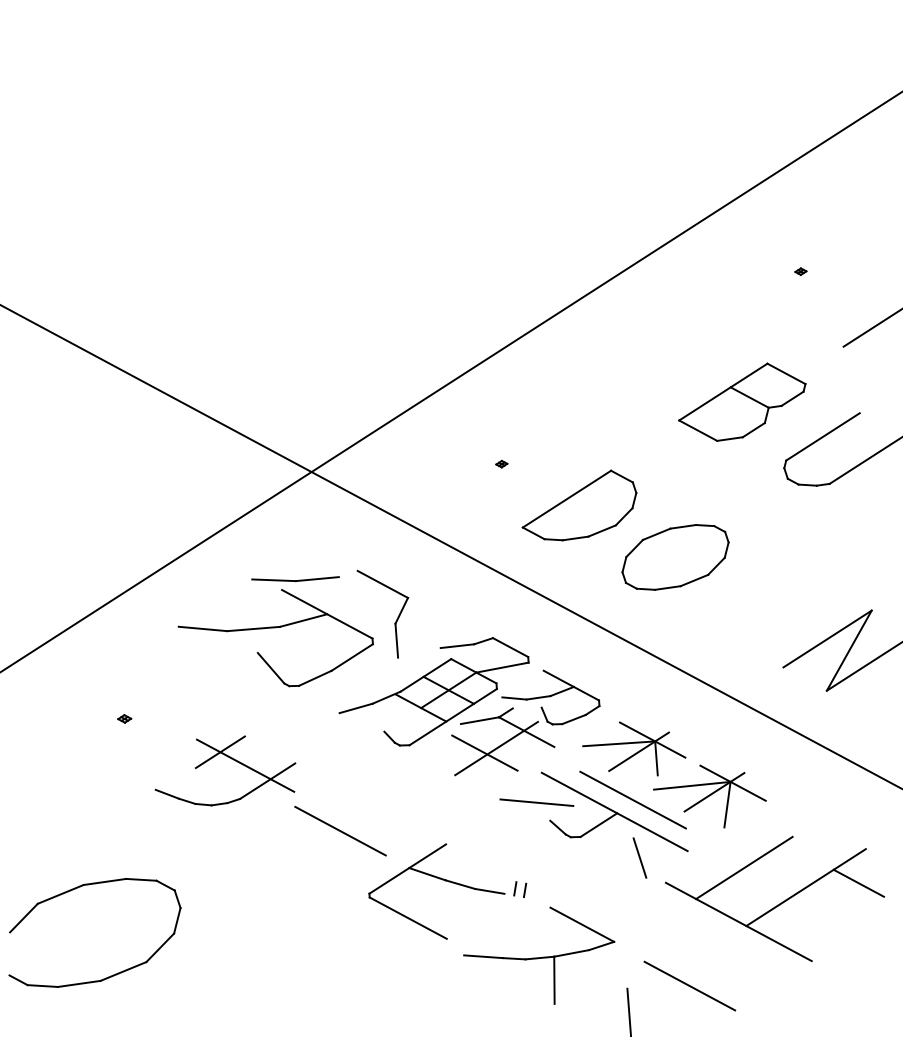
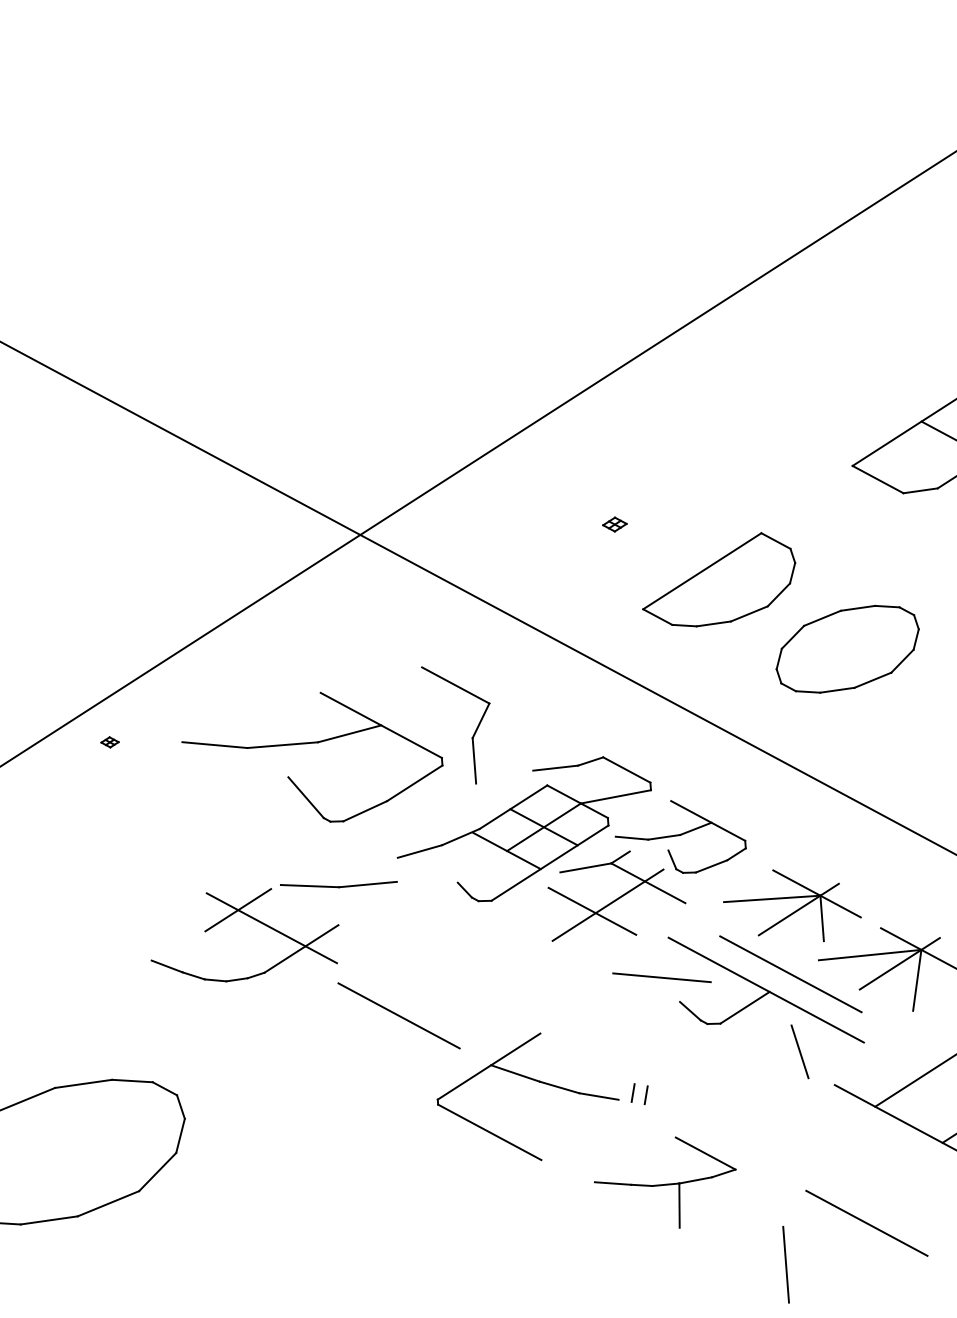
part: (501, 463) -> (614, 523), size x1.6
part: (295, 579) -> (338, 885), moved
part: (124, 718) -> (109, 741), moved
part: (539, 955) -> (665, 1182), size x0.7

